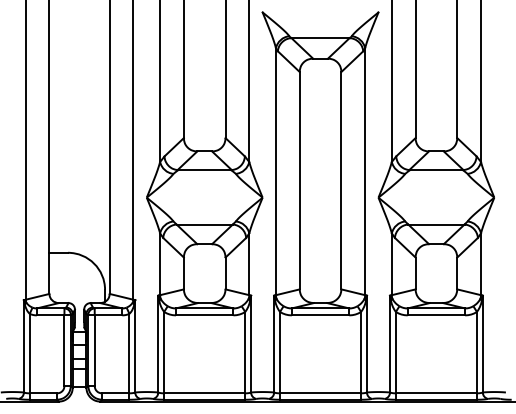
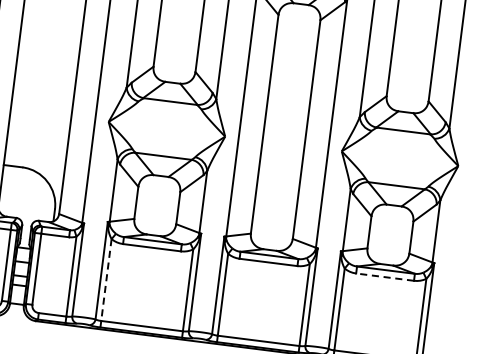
line: (436, 315) -> (385, 277), solid -> dashed
line: (164, 352) -> (106, 279), solid -> dashed

